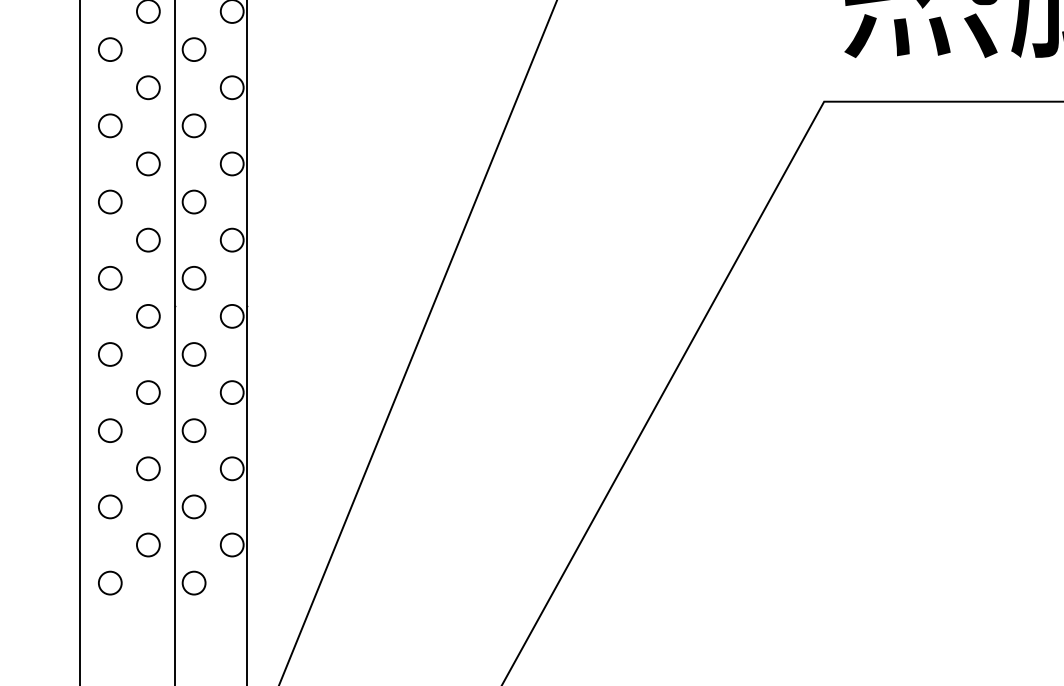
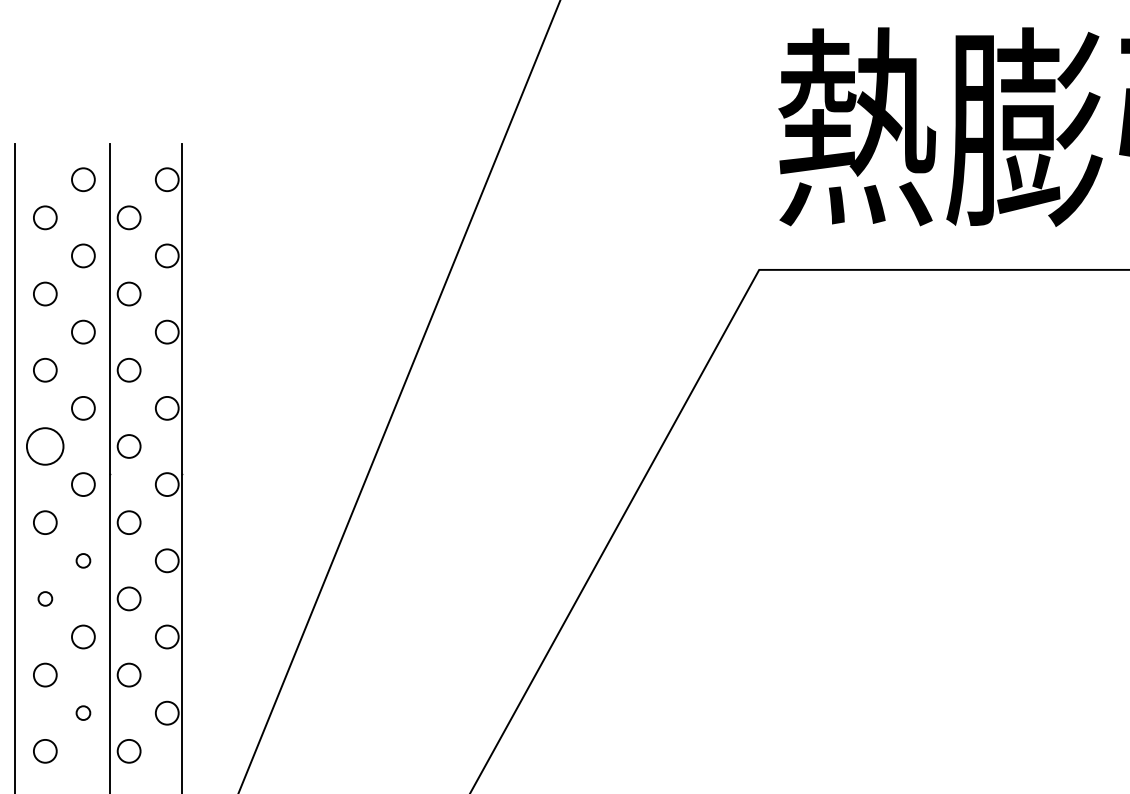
circle: (110, 278) -> (45, 446), size x1.6
circle: (148, 392) -> (83, 560), size x0.6
circle: (110, 430) -> (45, 598), size x0.6
circle: (148, 544) -> (83, 712), size x0.6

